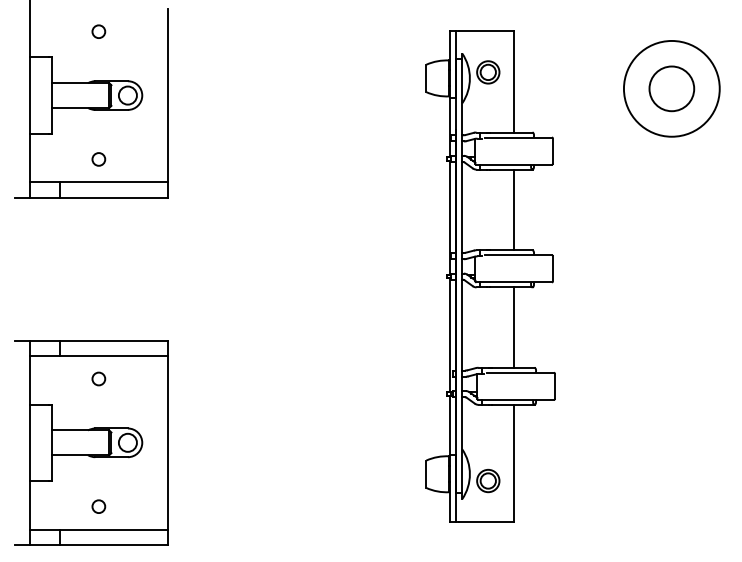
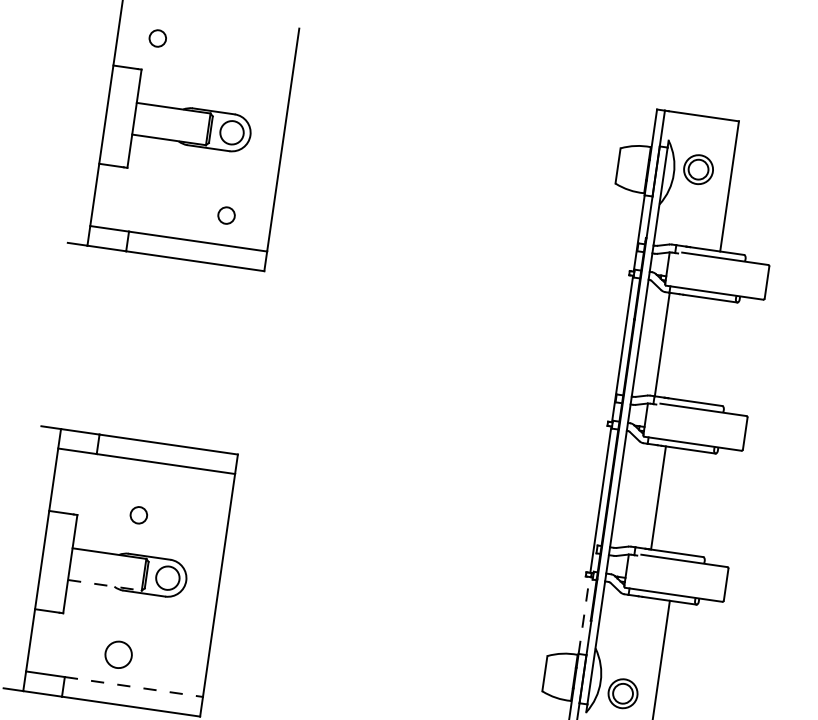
circle: (98, 31) -> (157, 38), moved
circle: (98, 159) -> (226, 215), moved
line: (513, 209) -> (661, 343), moved
line: (513, 327) -> (658, 497), moved
circle: (98, 378) -> (138, 514), moved
line: (449, 425) -> (583, 615), solid -> dashed
line: (80, 455) -> (104, 585), solid -> dashed
circle: (98, 506) -> (118, 654), size x1.6
line: (113, 529) -> (133, 686), solid -> dashed

